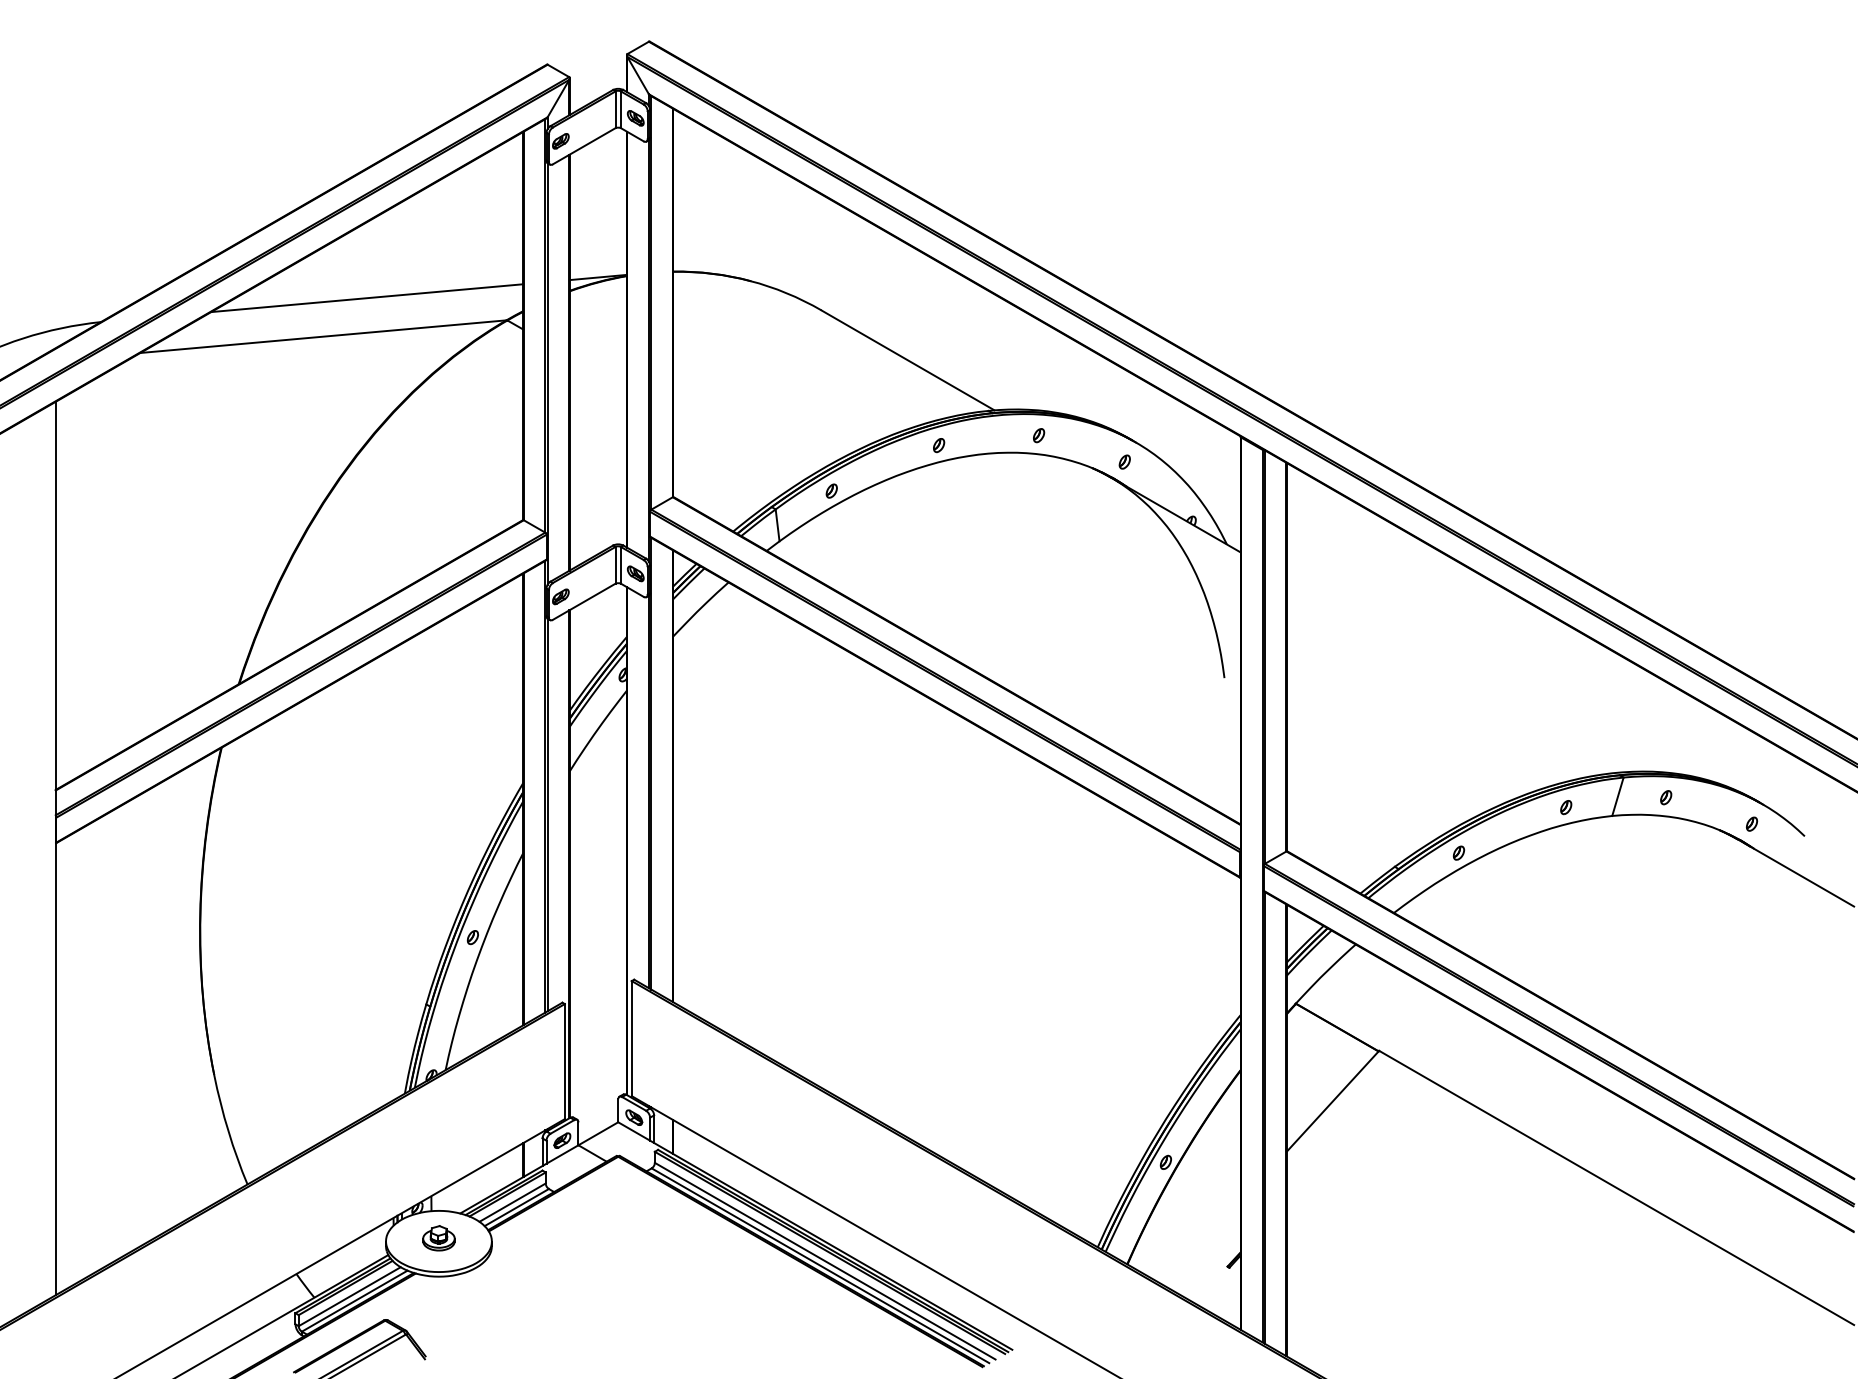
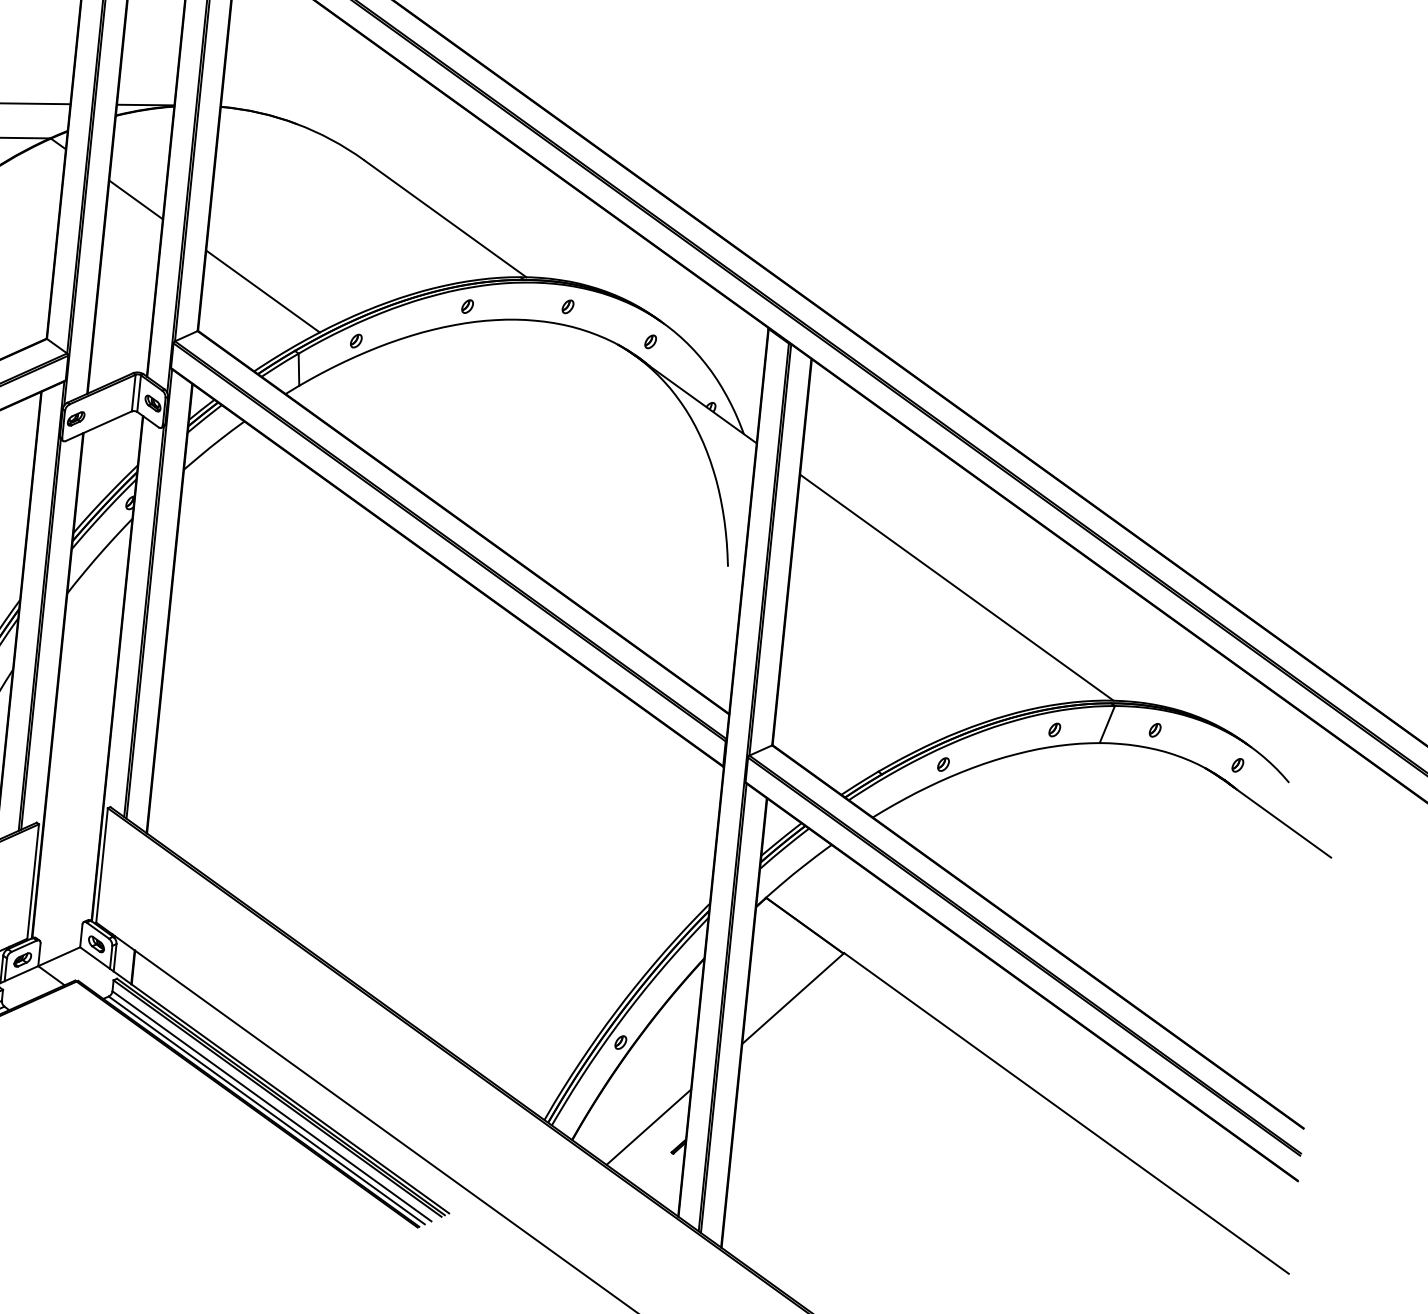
line: (597, 372) -> (135, 199), added
line: (733, 451) -> (262, 291), added
line: (1454, 675) -> (957, 587), added
line: (1202, 1243) -> (649, 1126), added

